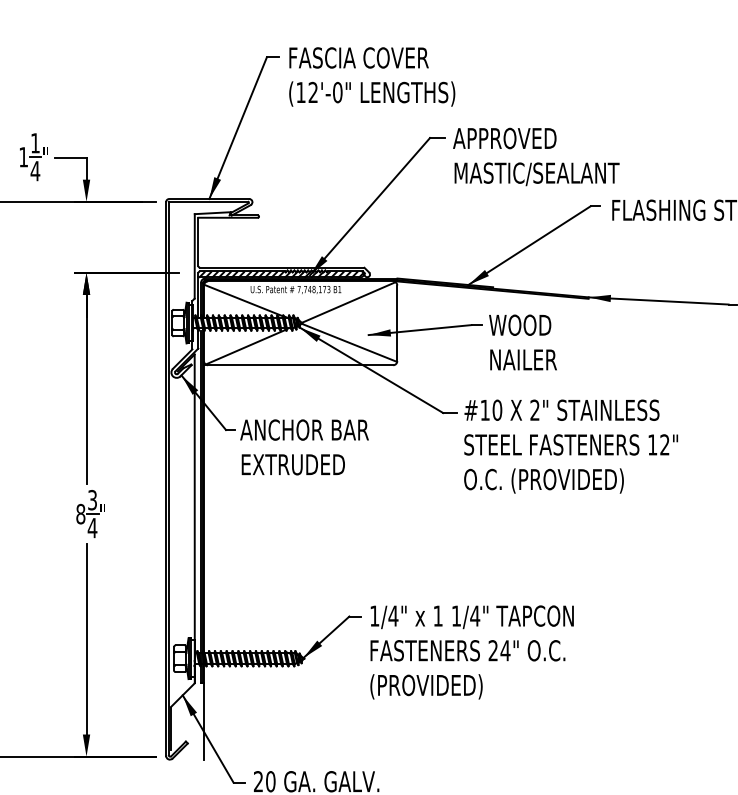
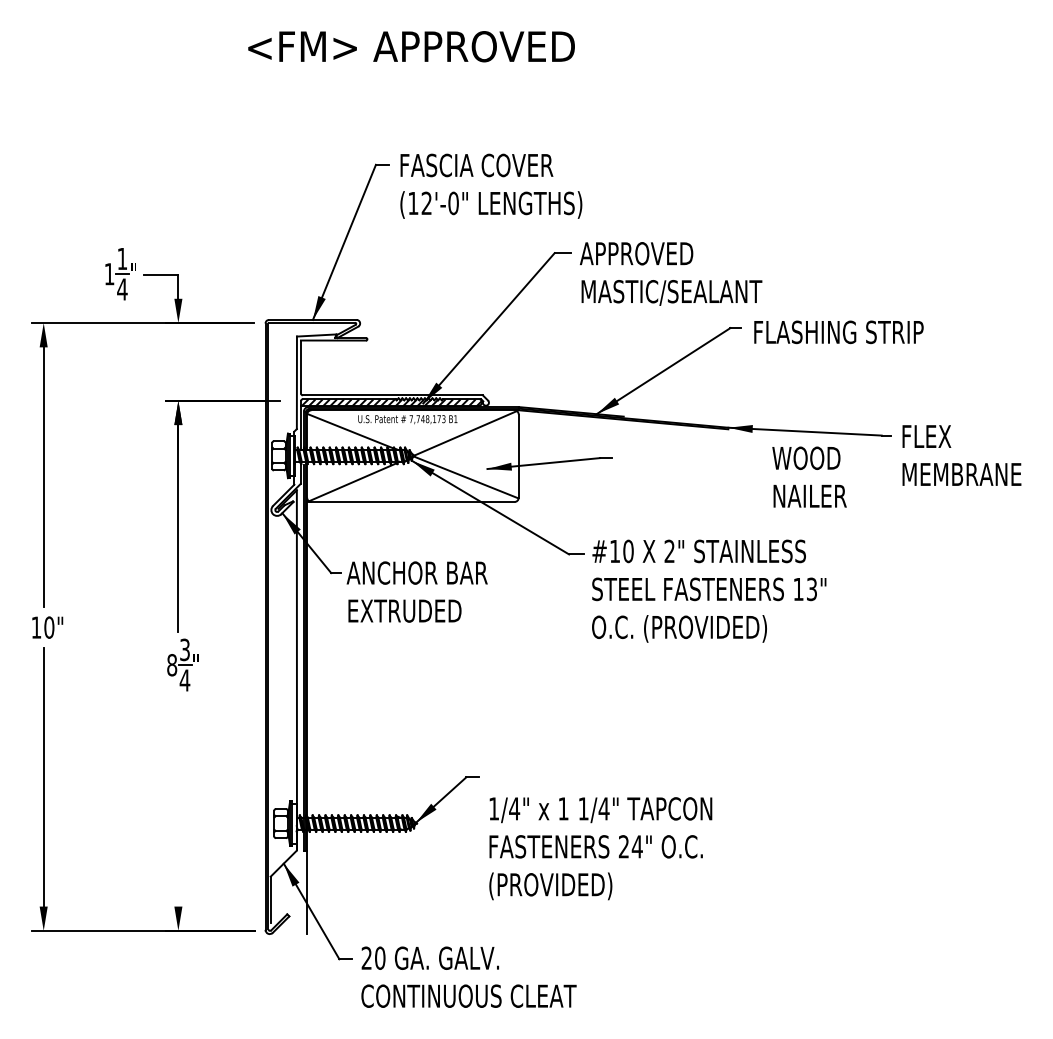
text: (522, 341) -> (809, 476), moved
text: (664, 445) -> (811, 589), 12" -> 13"
line: (86, 639) -> (178, 802), removed
text: (471, 652) -> (600, 848), moved

